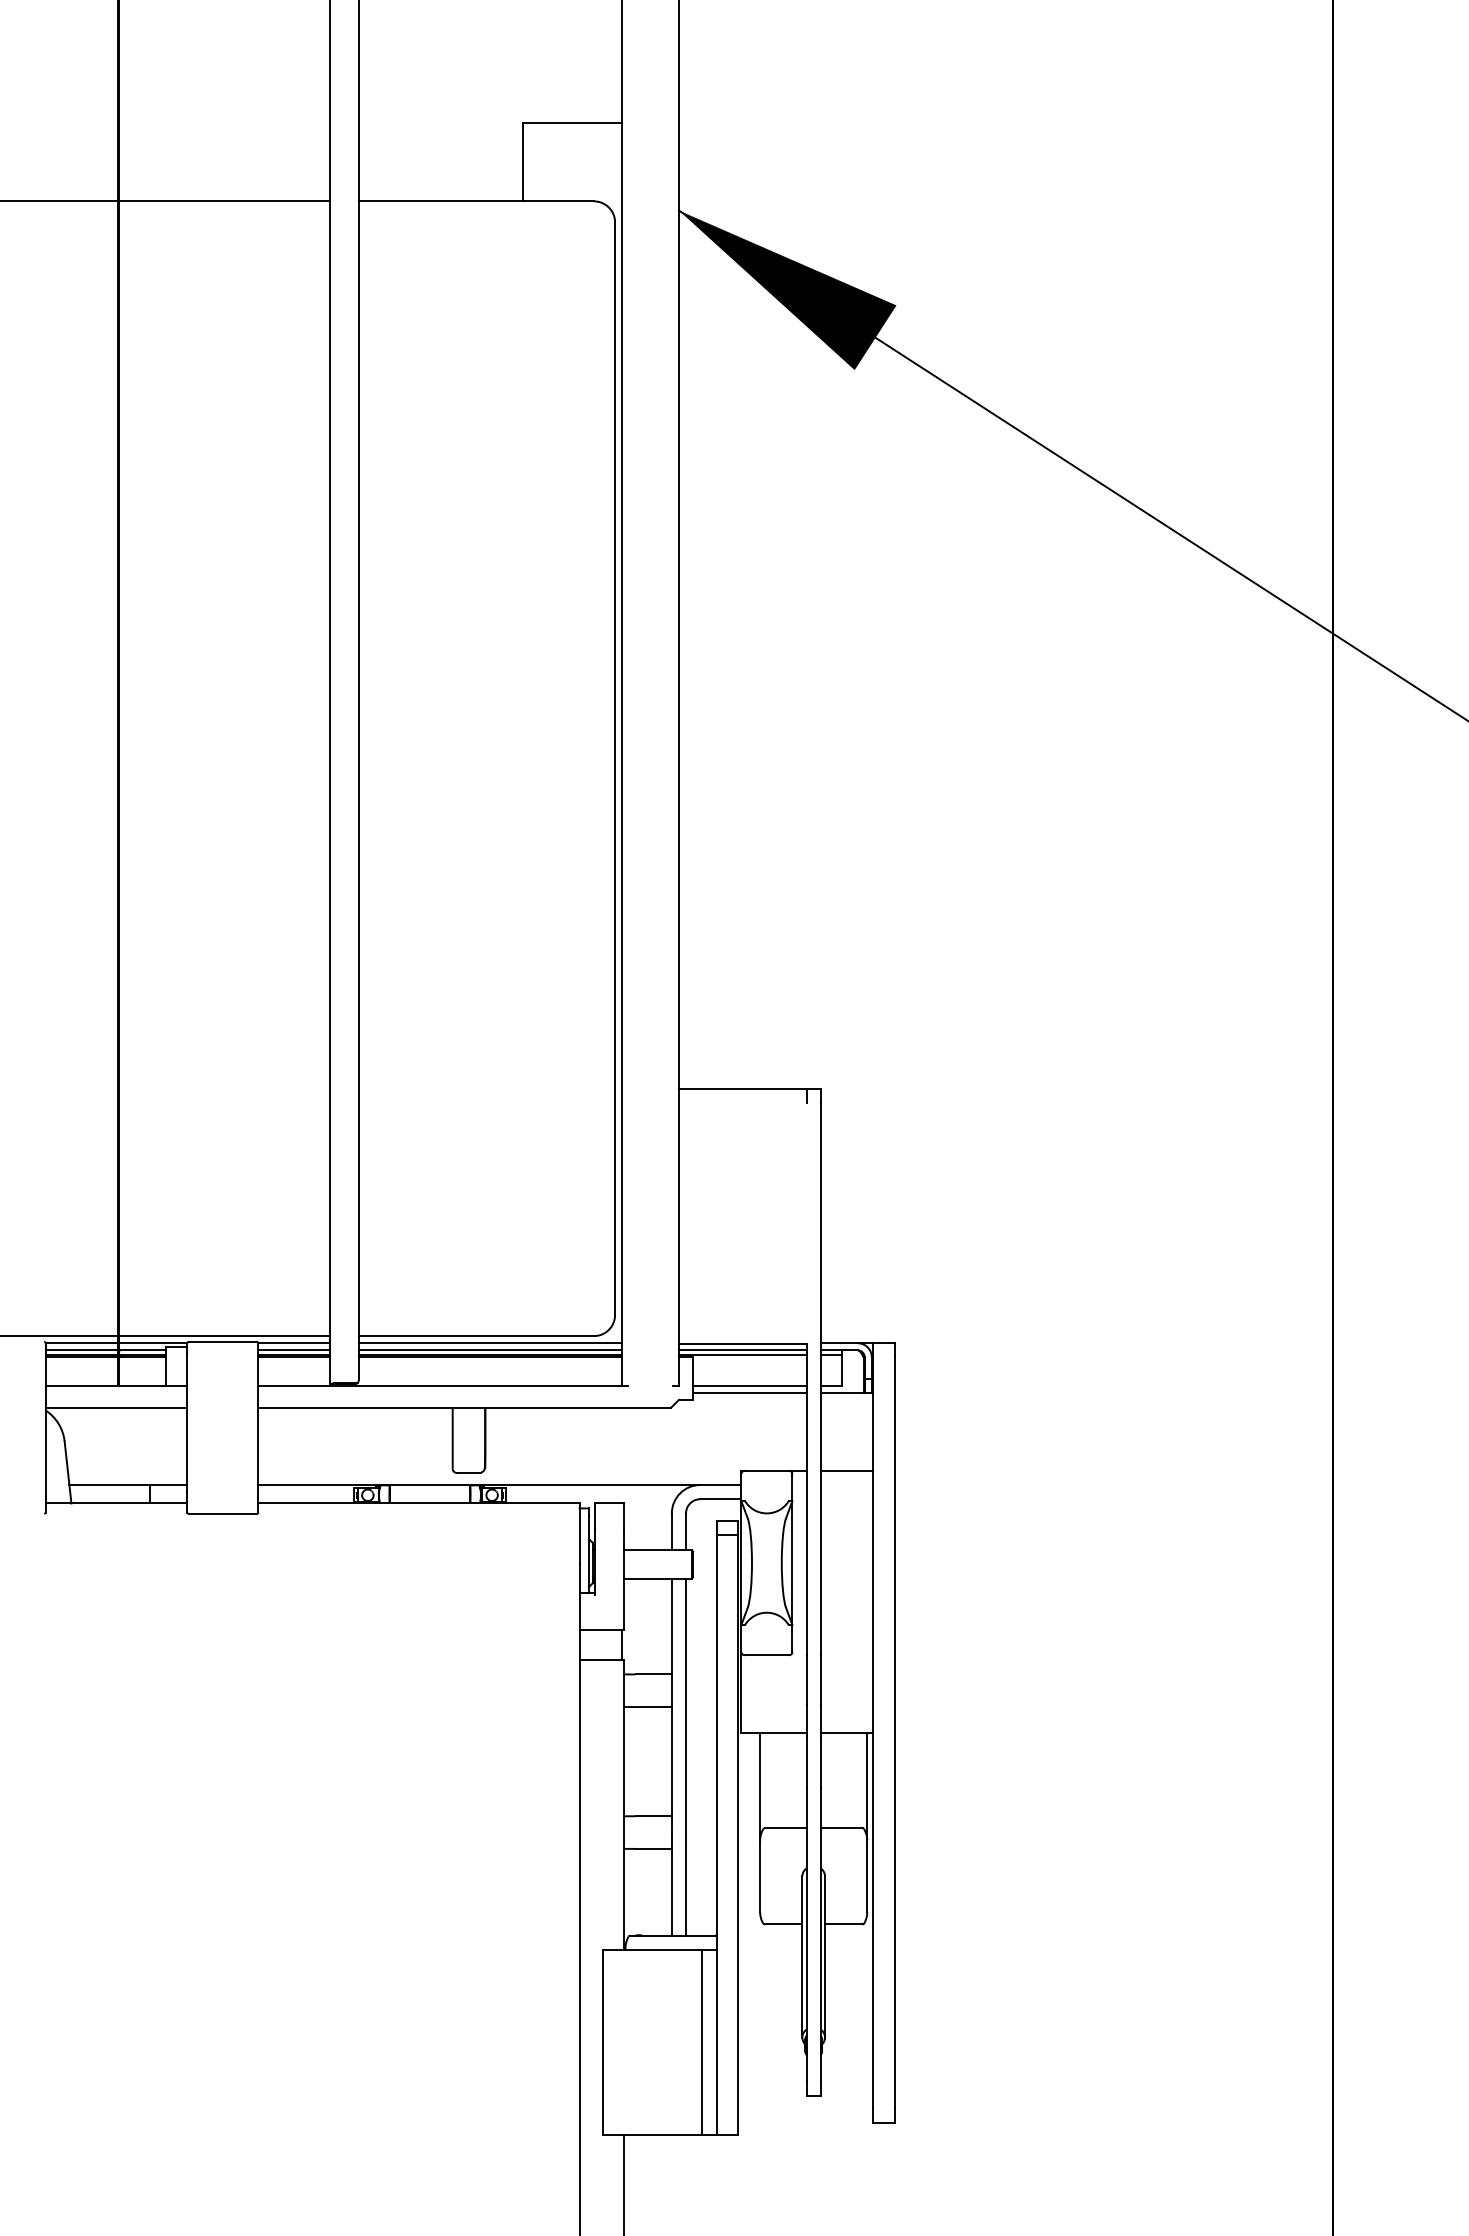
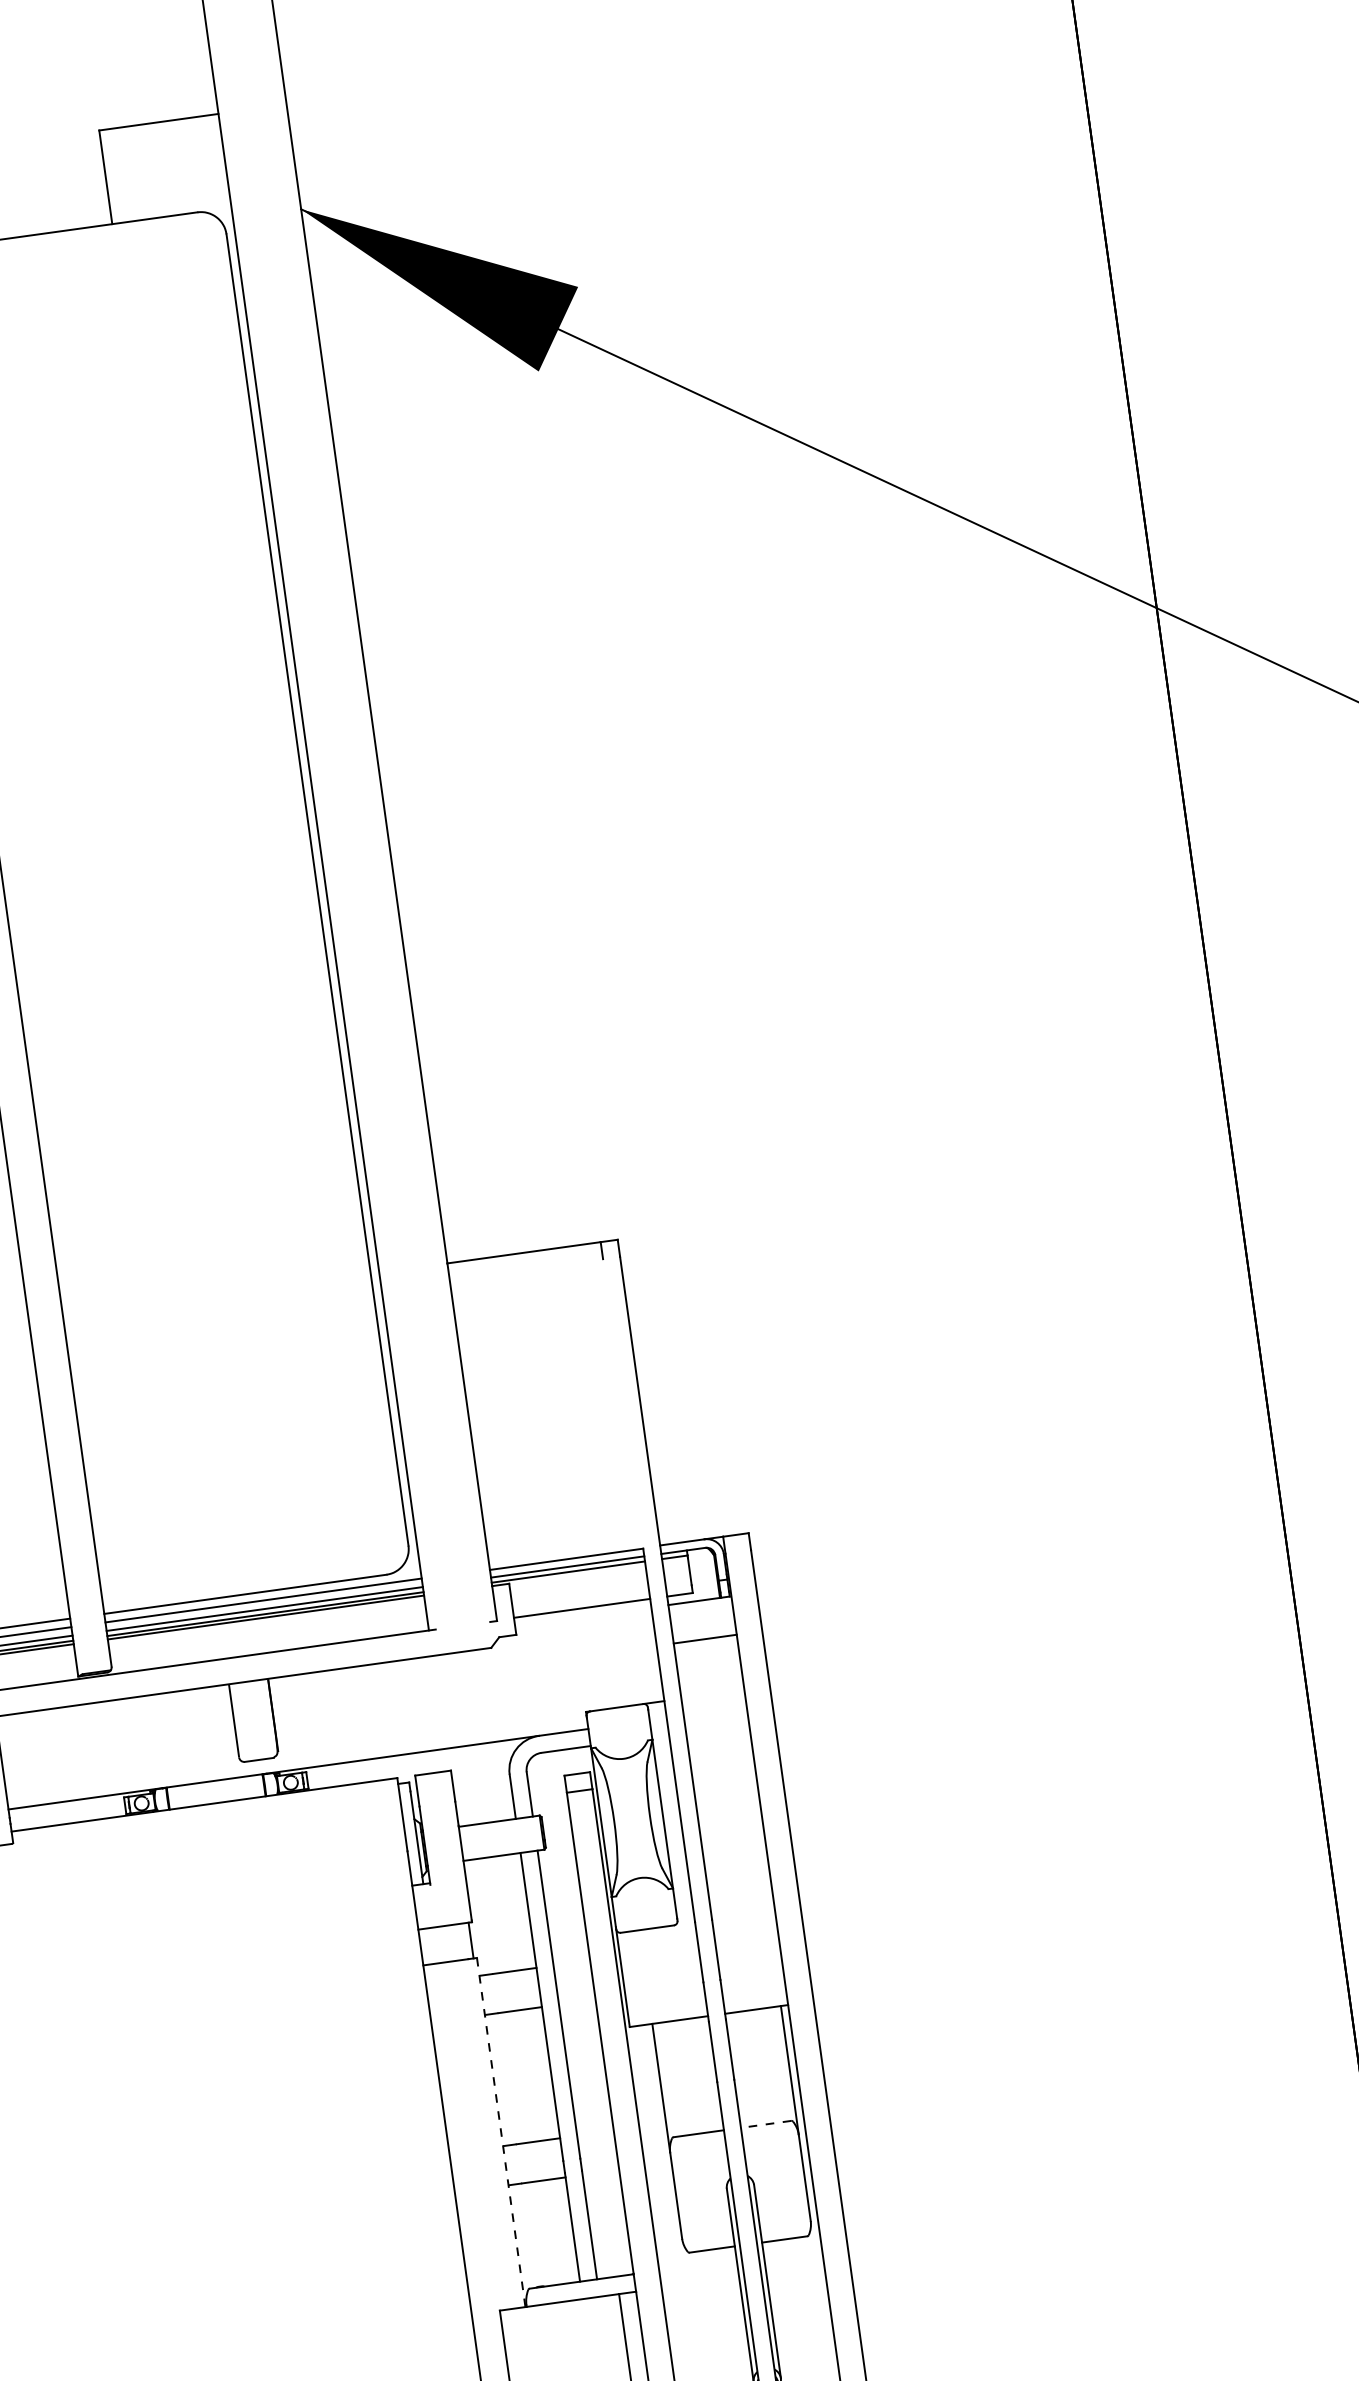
line: (749, 1392) -> (582, 1616), removed
line: (846, 1470) -> (704, 1638), moved
line: (624, 1805) -> (501, 2133), solid -> dashed
line: (841, 1828) -> (765, 2124), solid -> dashed

